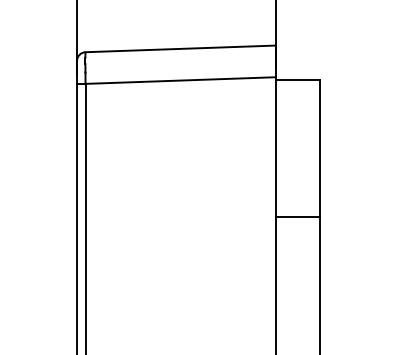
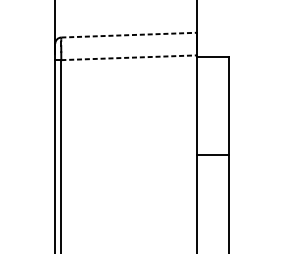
line: (181, 48) -> (129, 34), solid -> dashed
line: (181, 80) -> (129, 57), solid -> dashed

